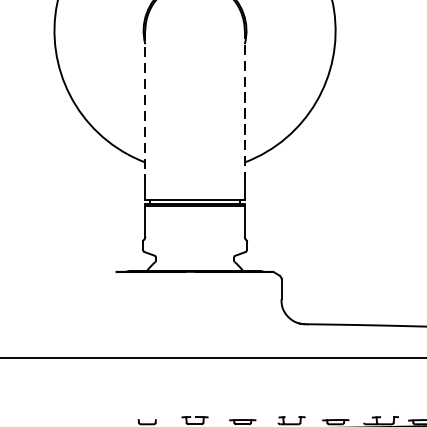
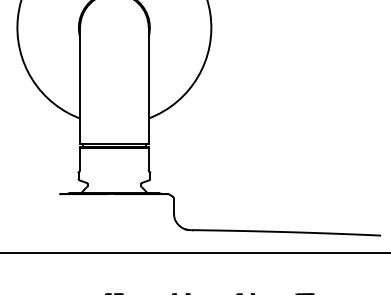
line: (244, 105) -> (148, 79), dashed -> solid
line: (145, 107) -> (80, 80), dashed -> solid

